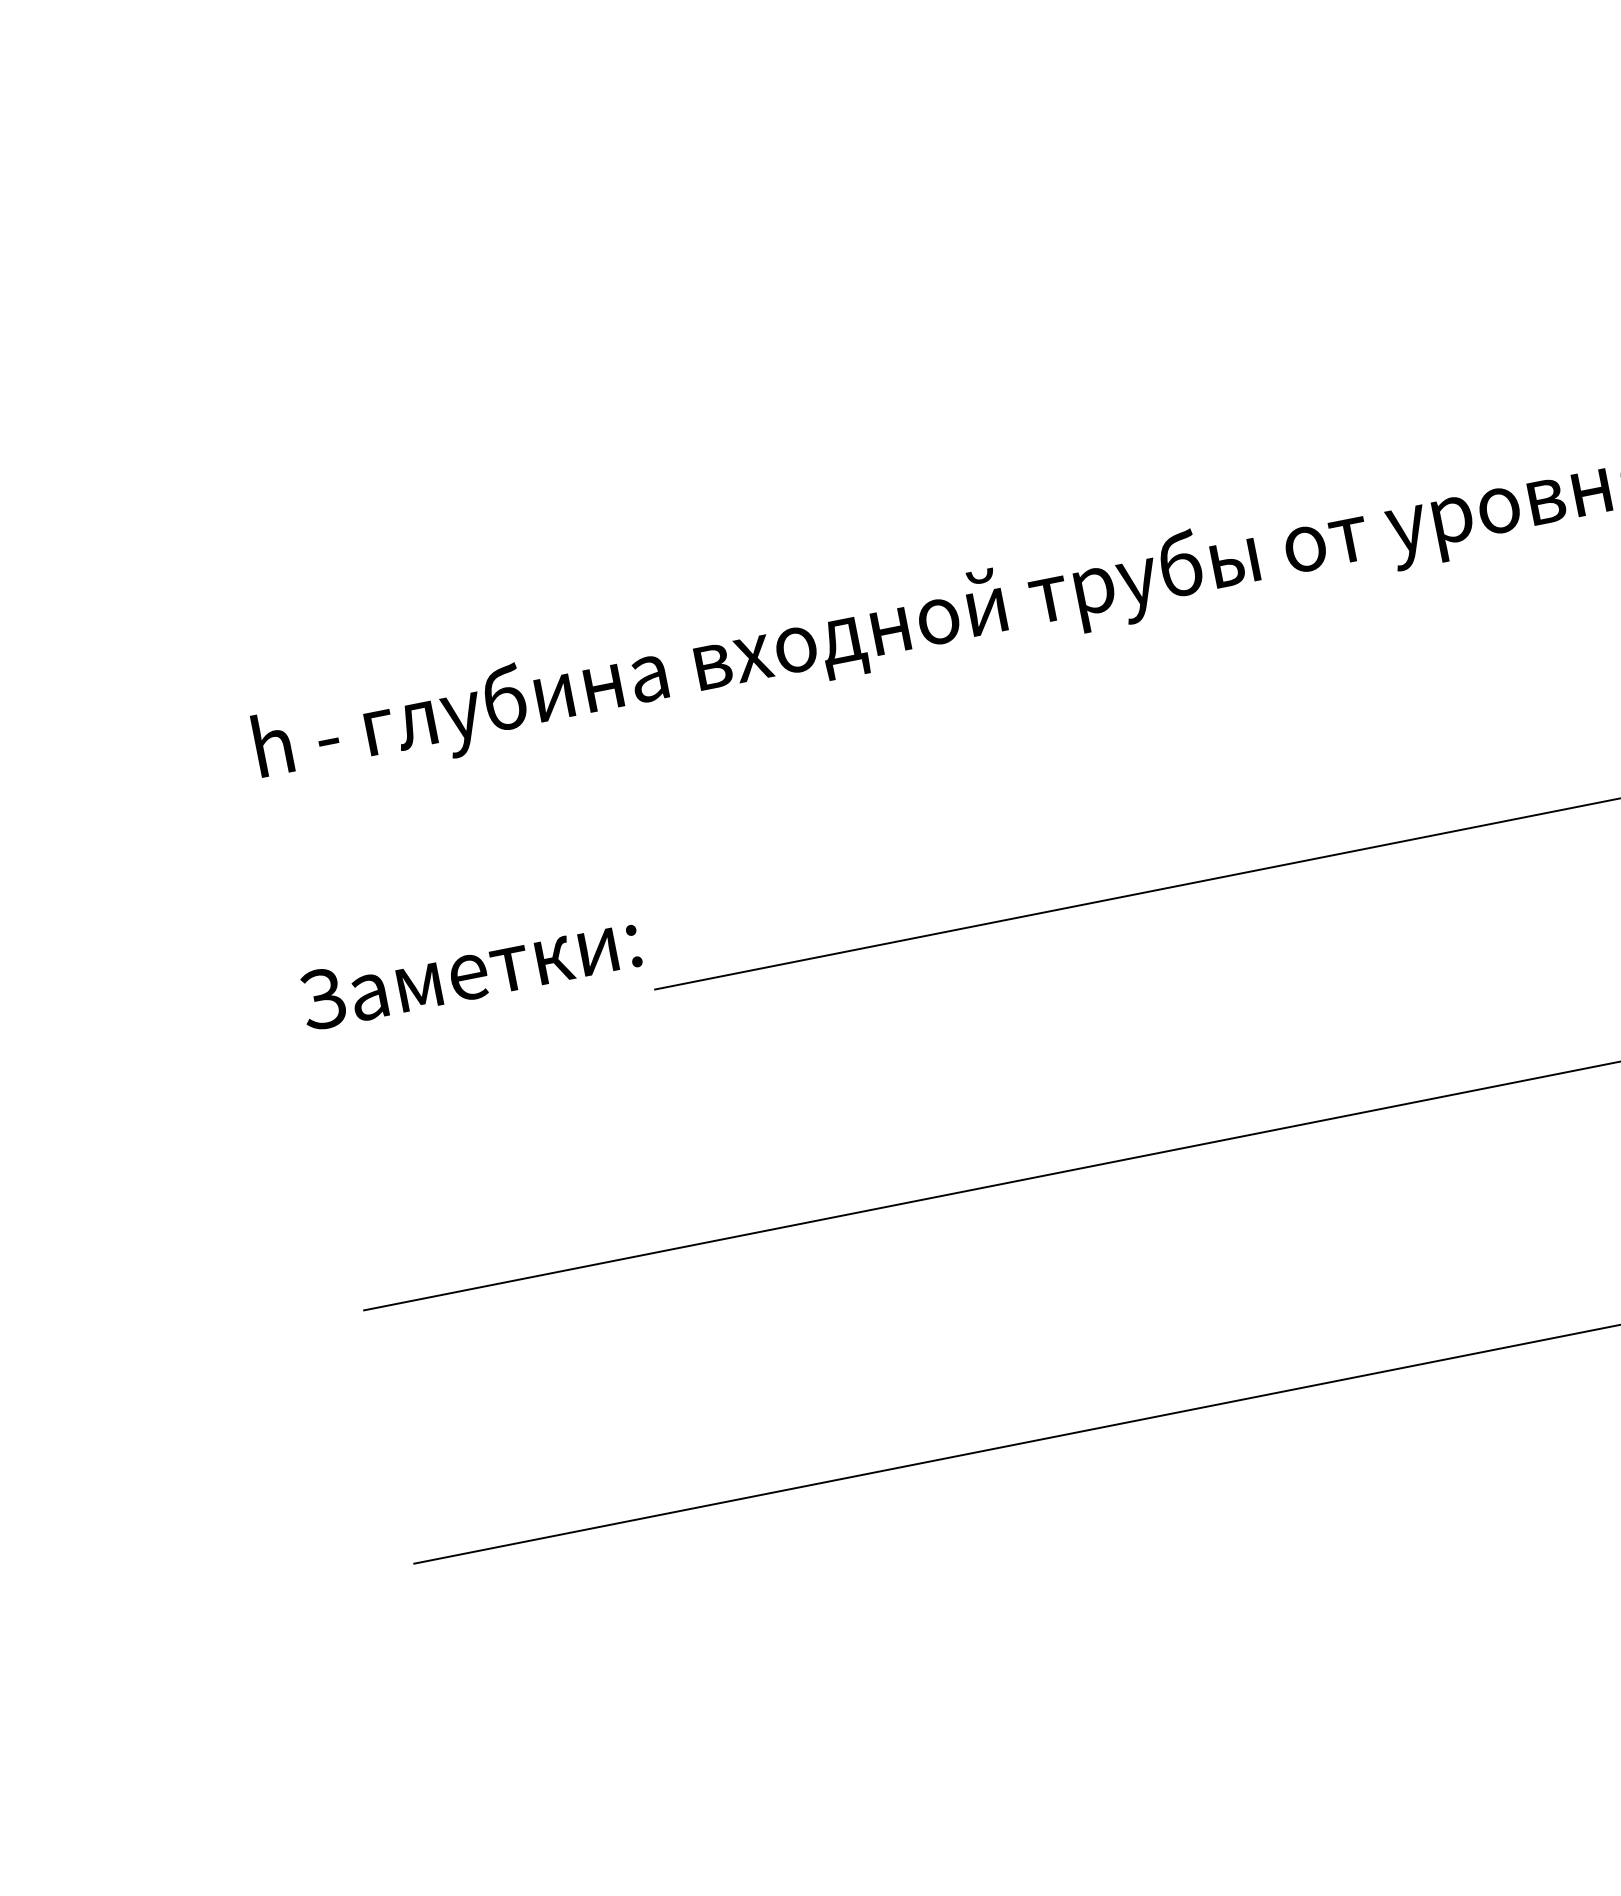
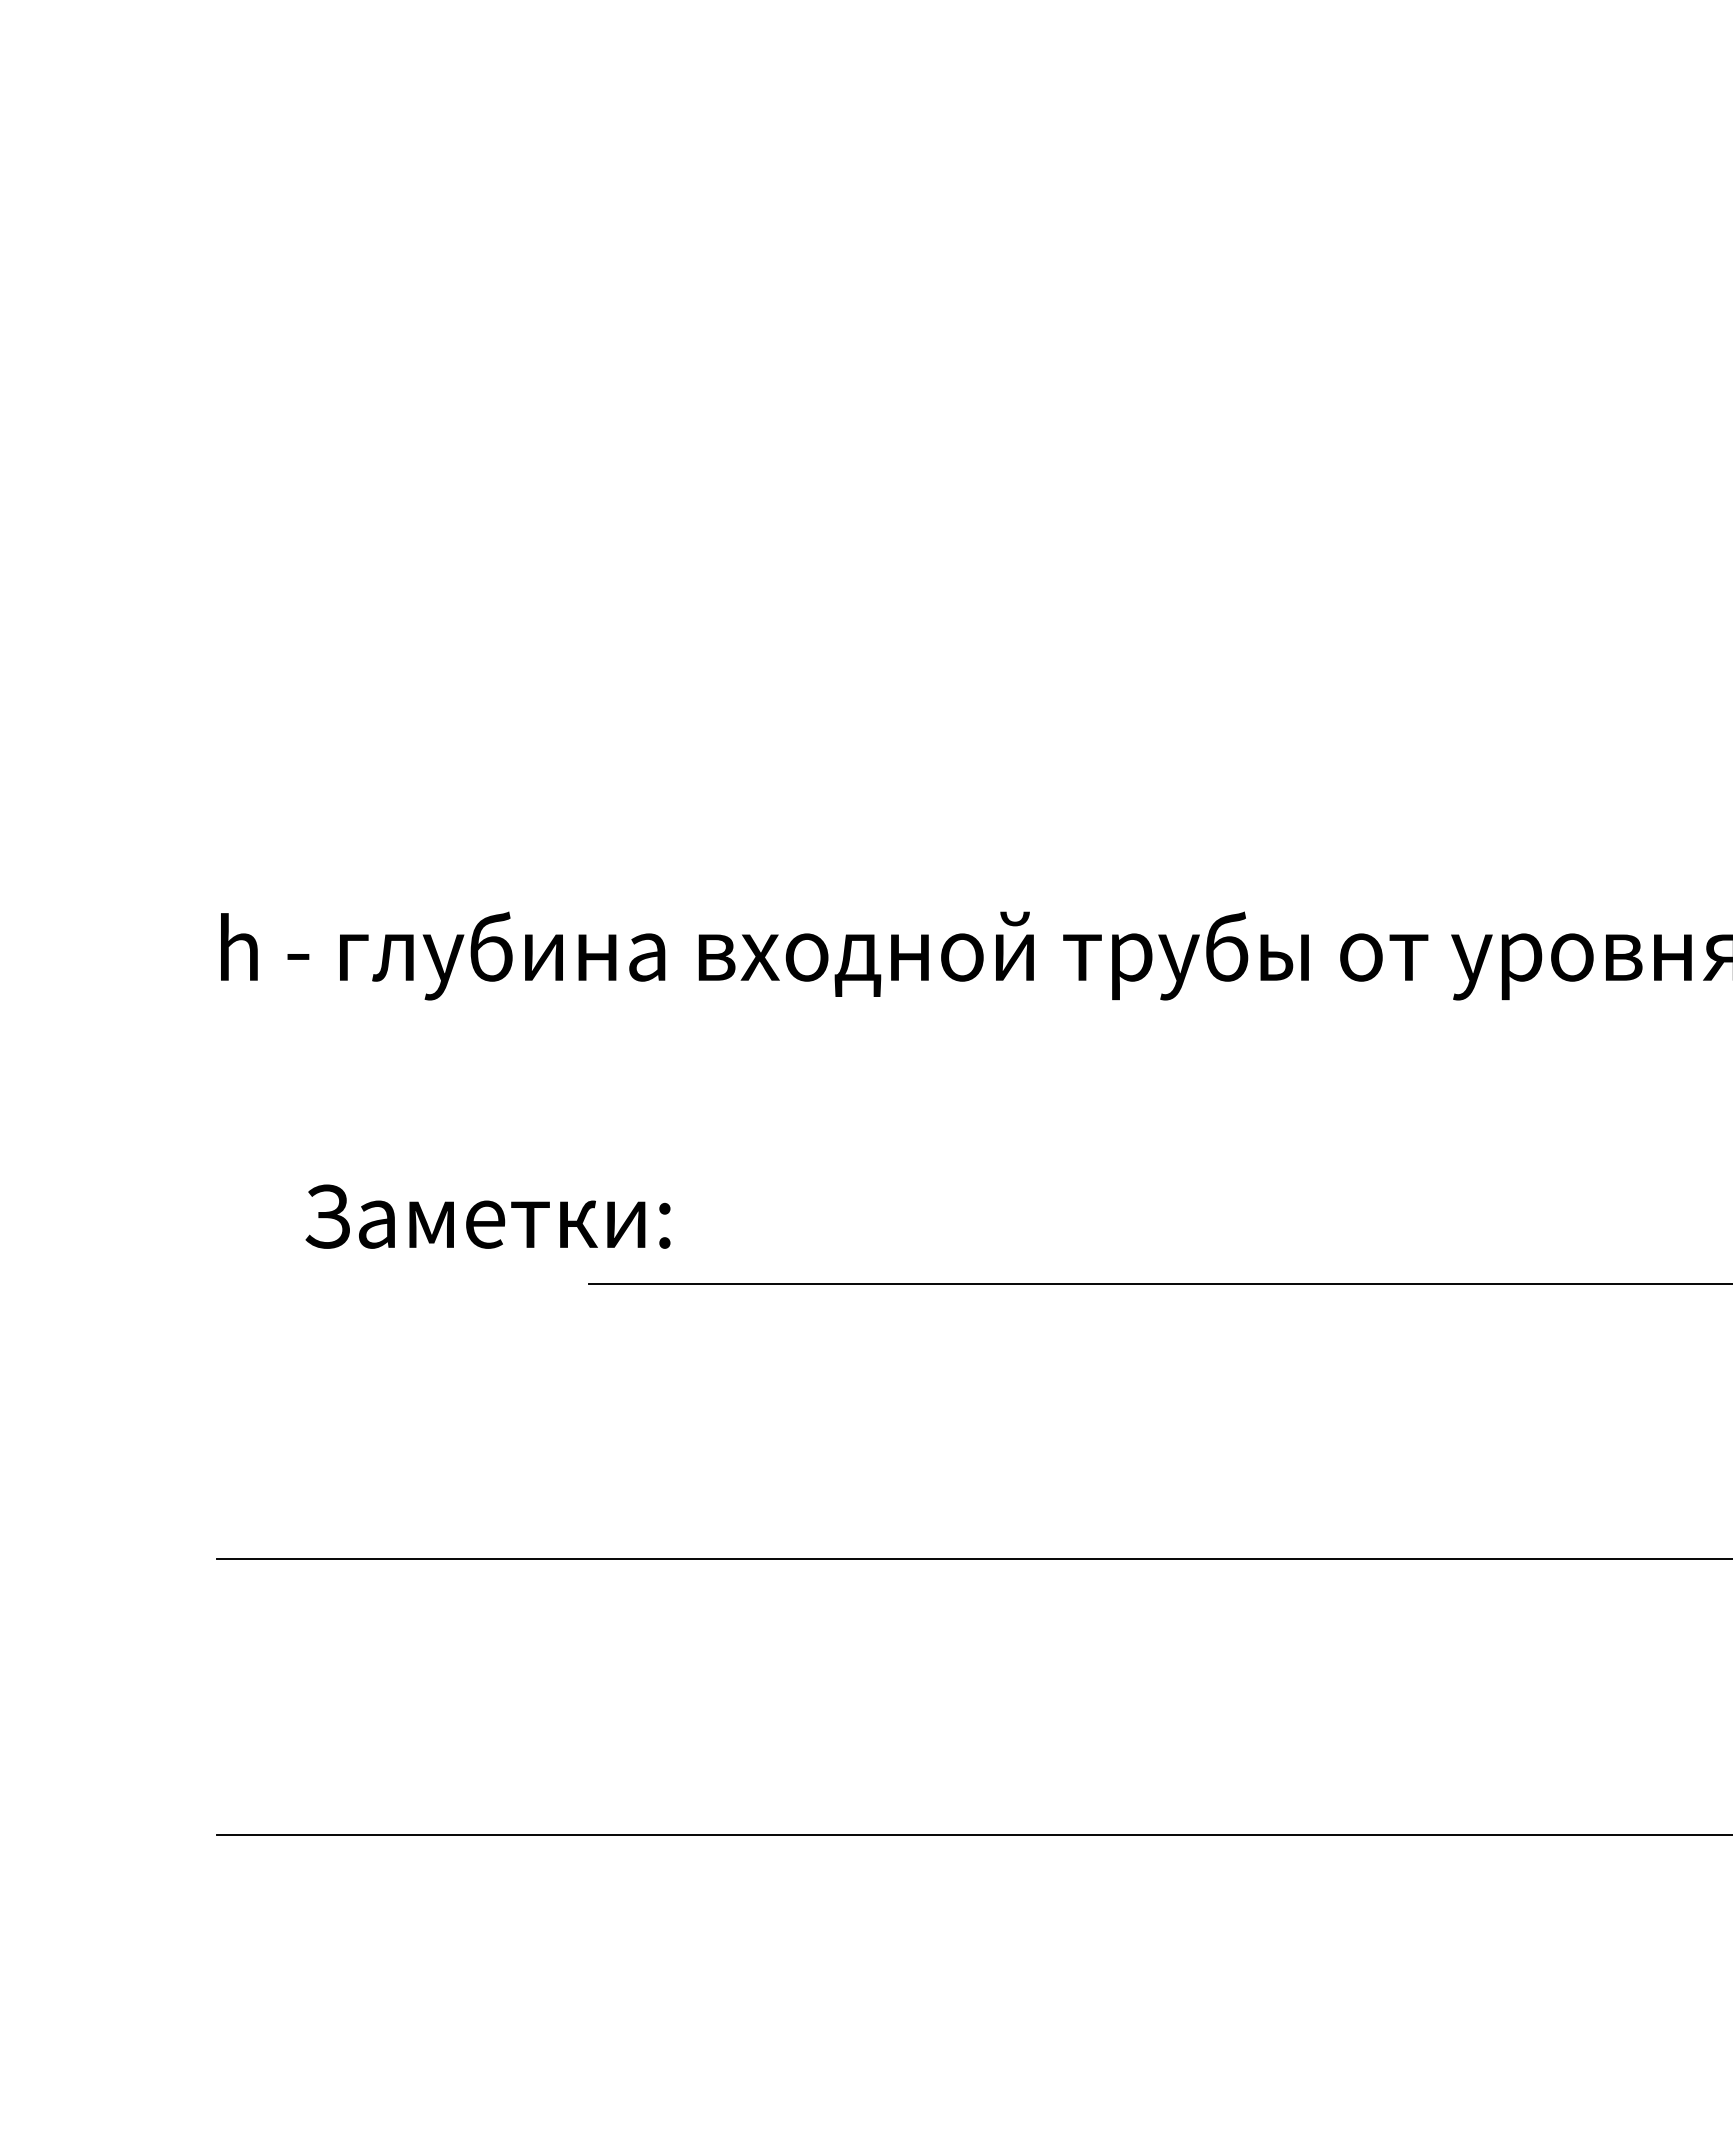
text: (469, 969) -> (487, 1216), moved

